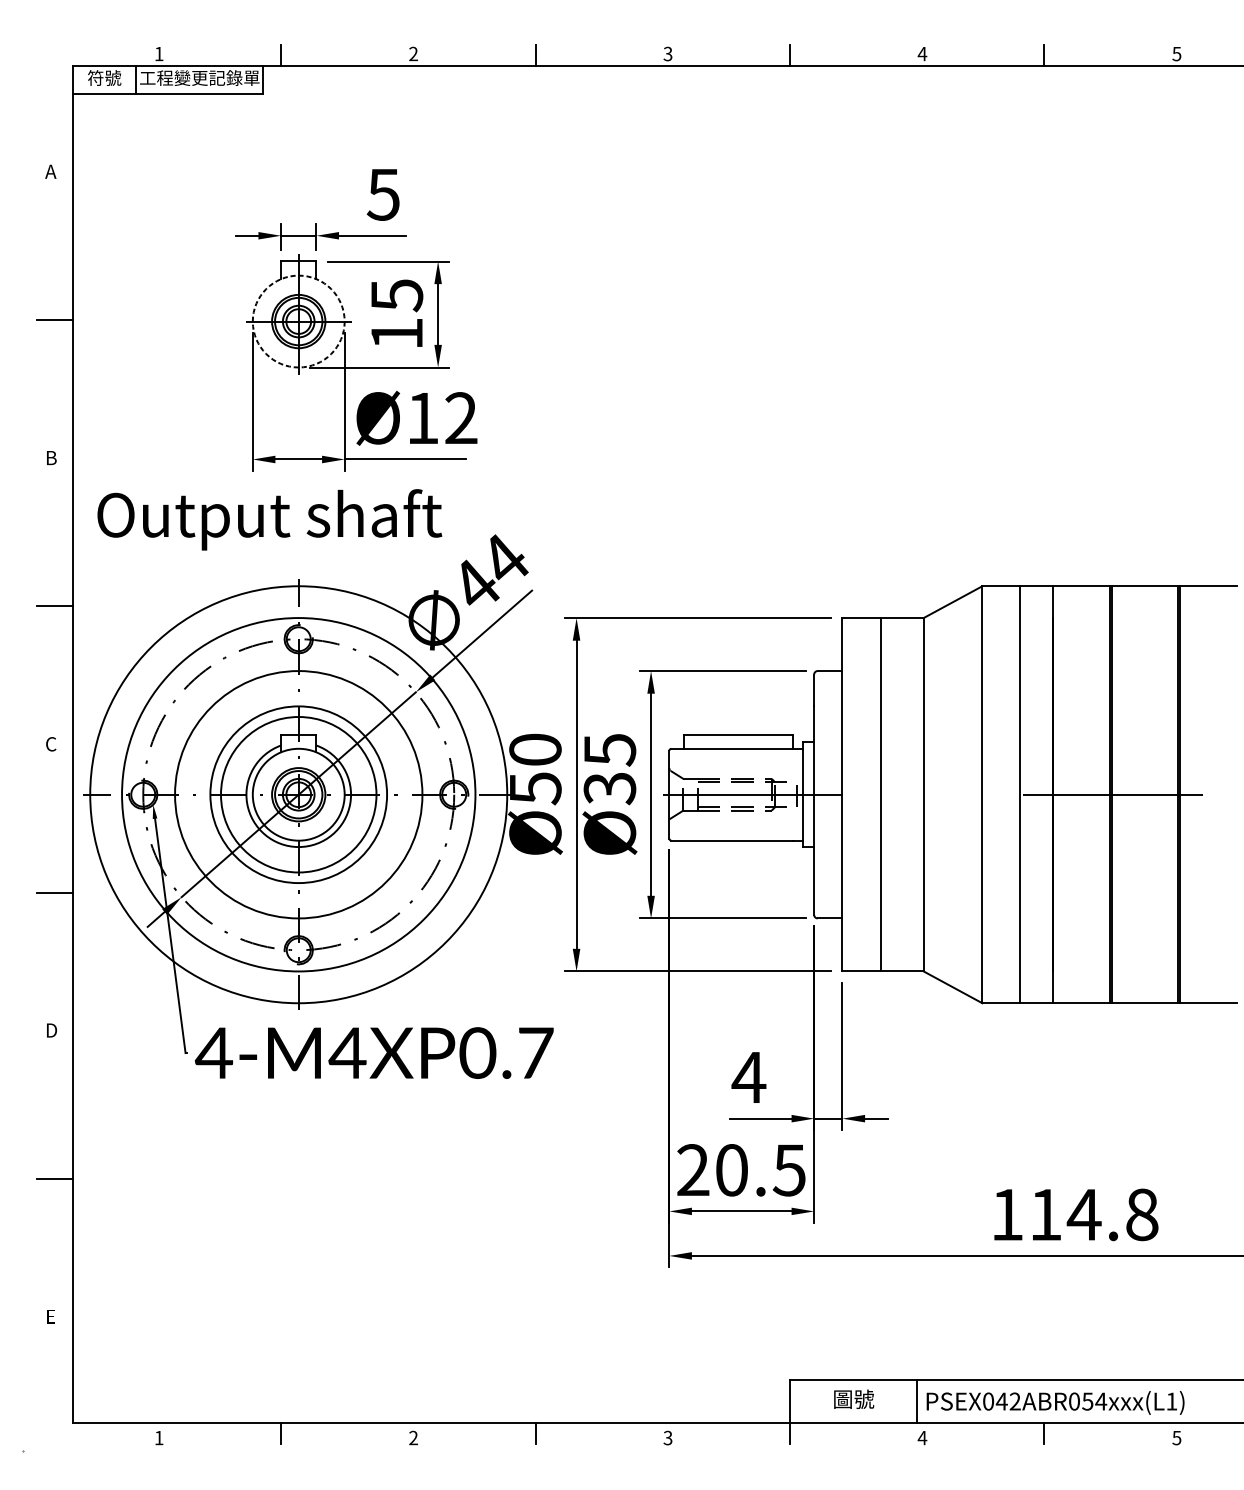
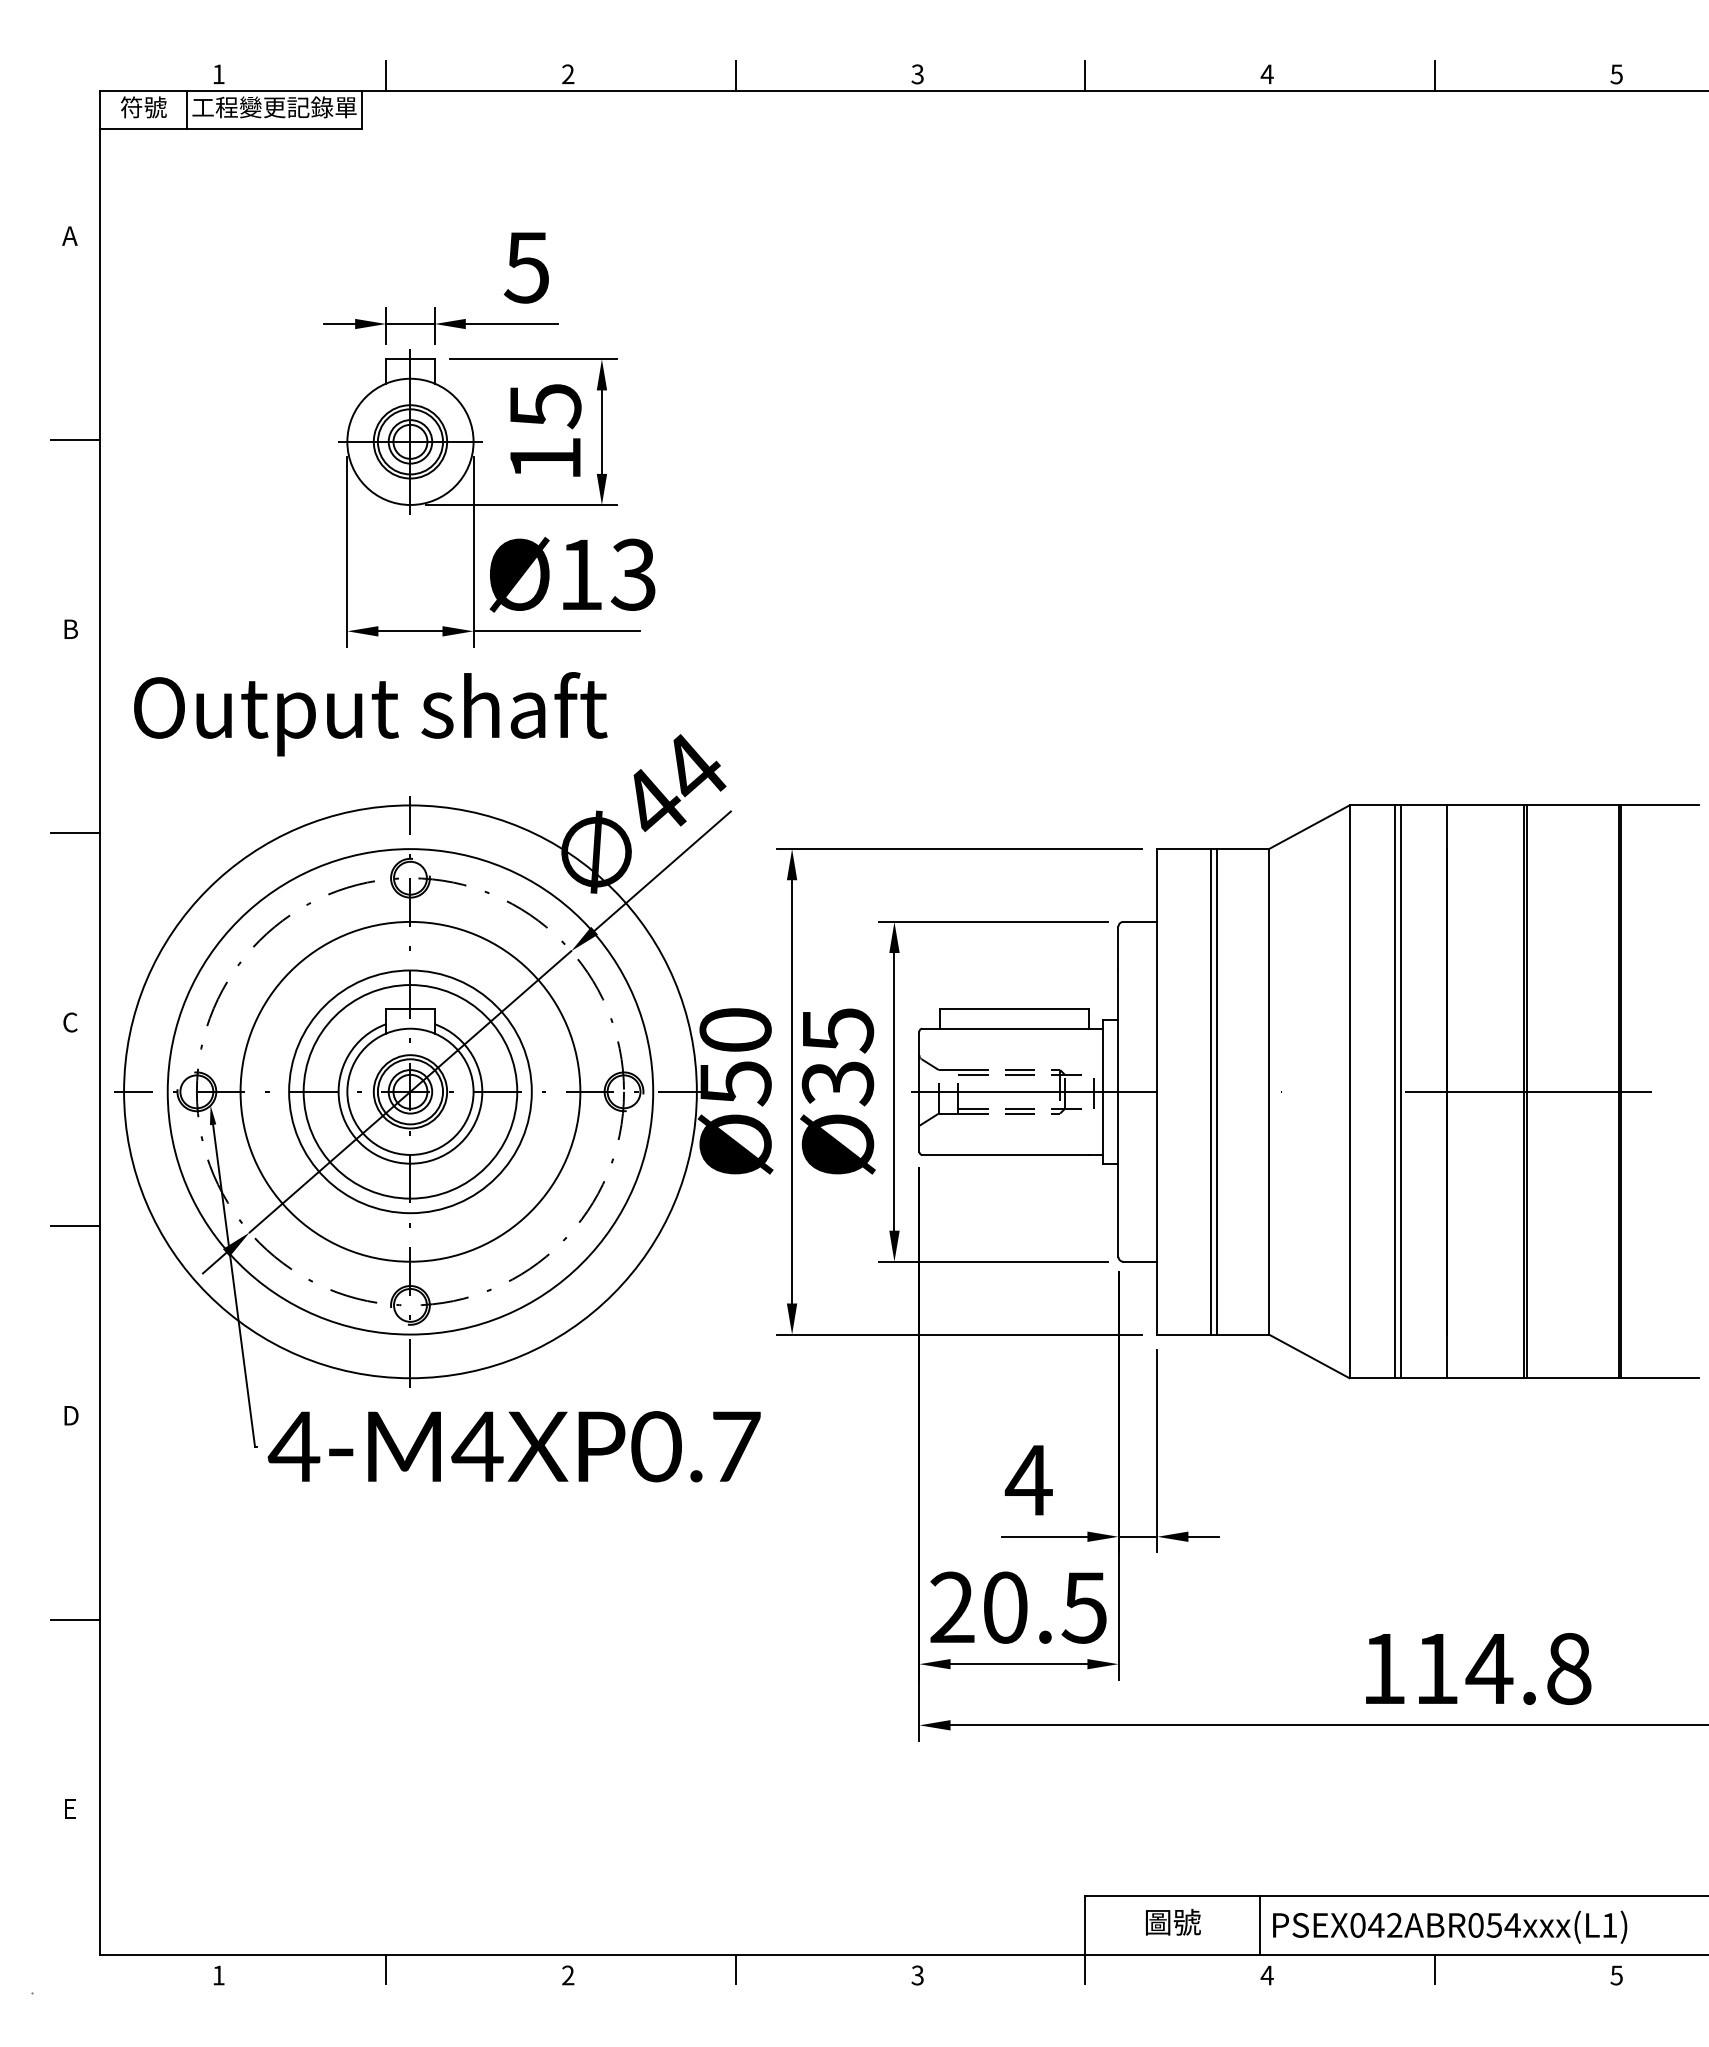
circle: (298, 321) -> (410, 441), dashed -> solid
text: (460, 418) -> (632, 574), Ø12 -> Ø13
line: (885, 794) -> (1216, 1091), added
line: (1015, 794) -> (1395, 1091), added

